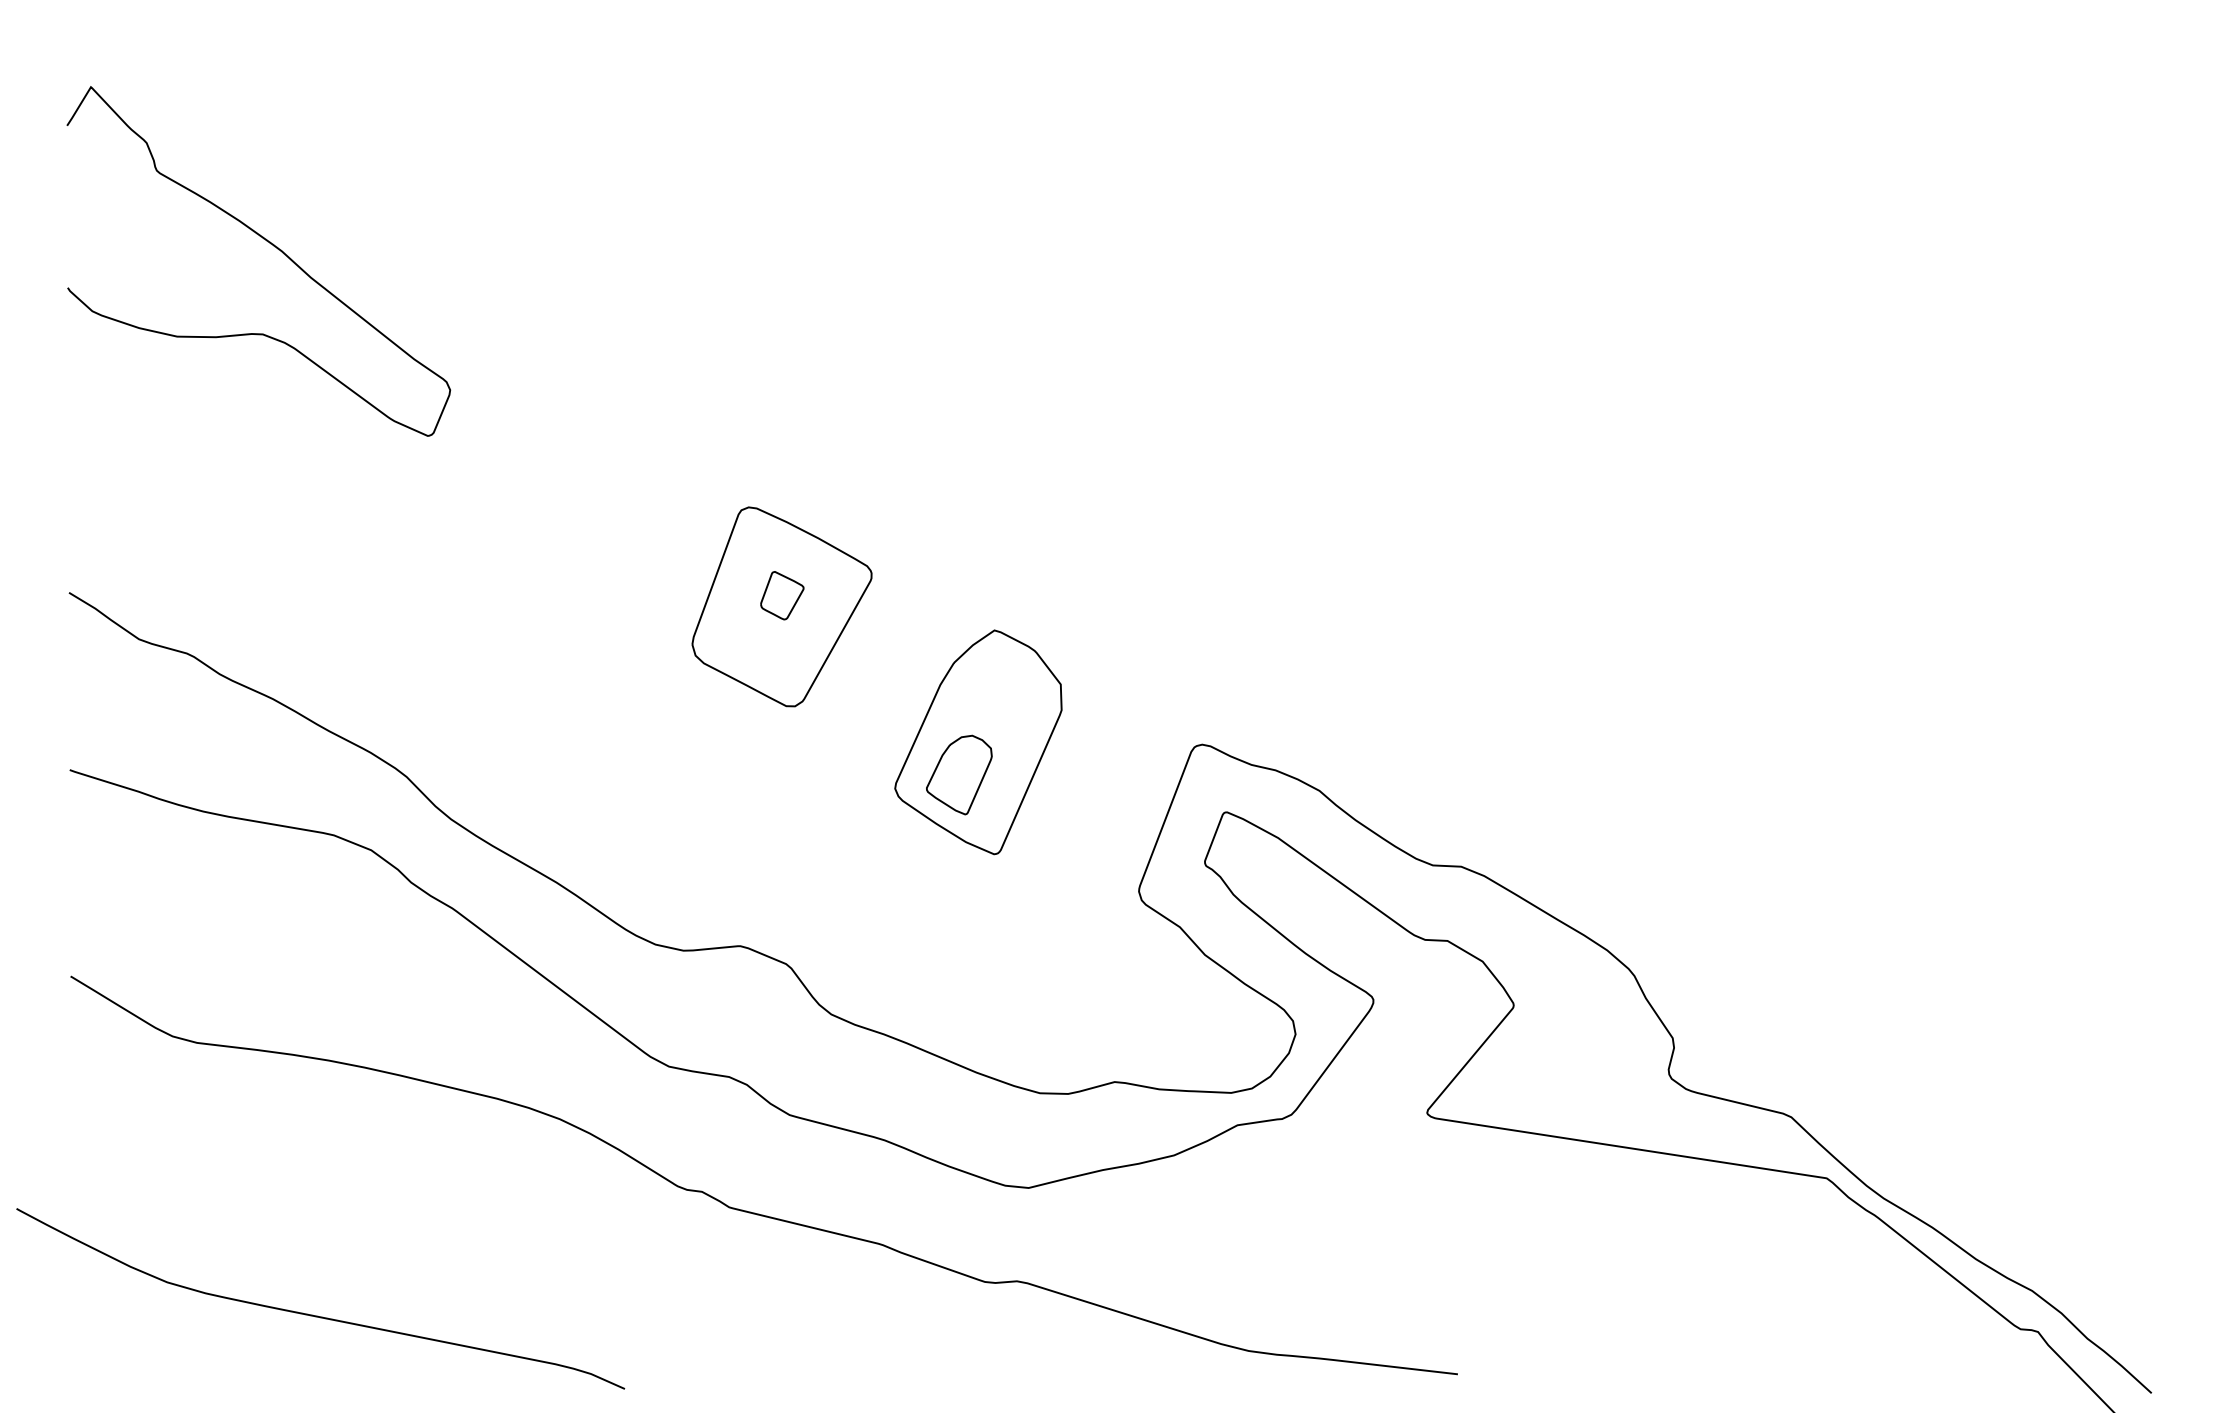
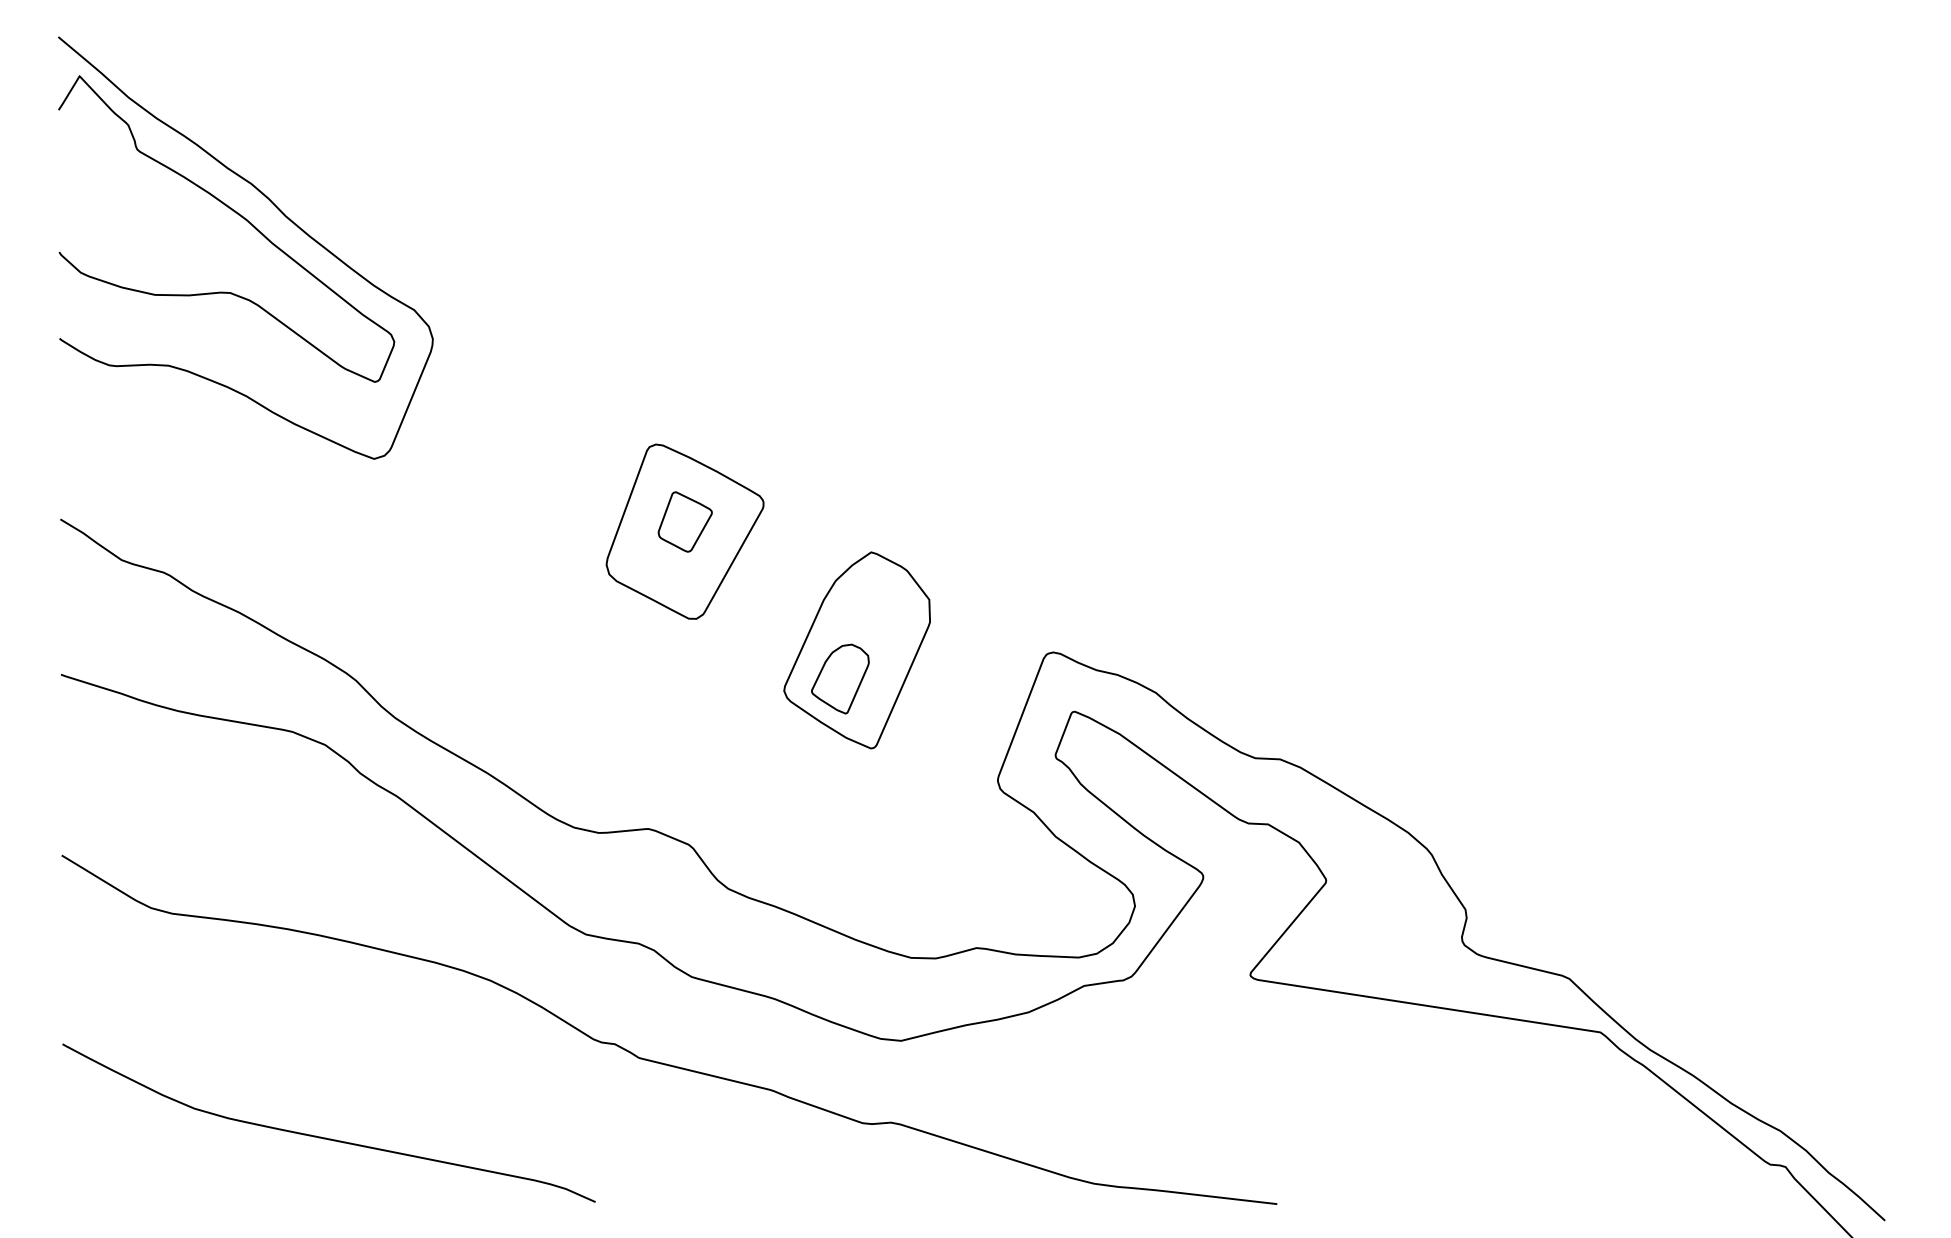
curve: (320, 242) -> (280, 212), added
part: (782, 595) -> (685, 521), size x1.43
curve: (317, 1315) -> (326, 1137), moved

